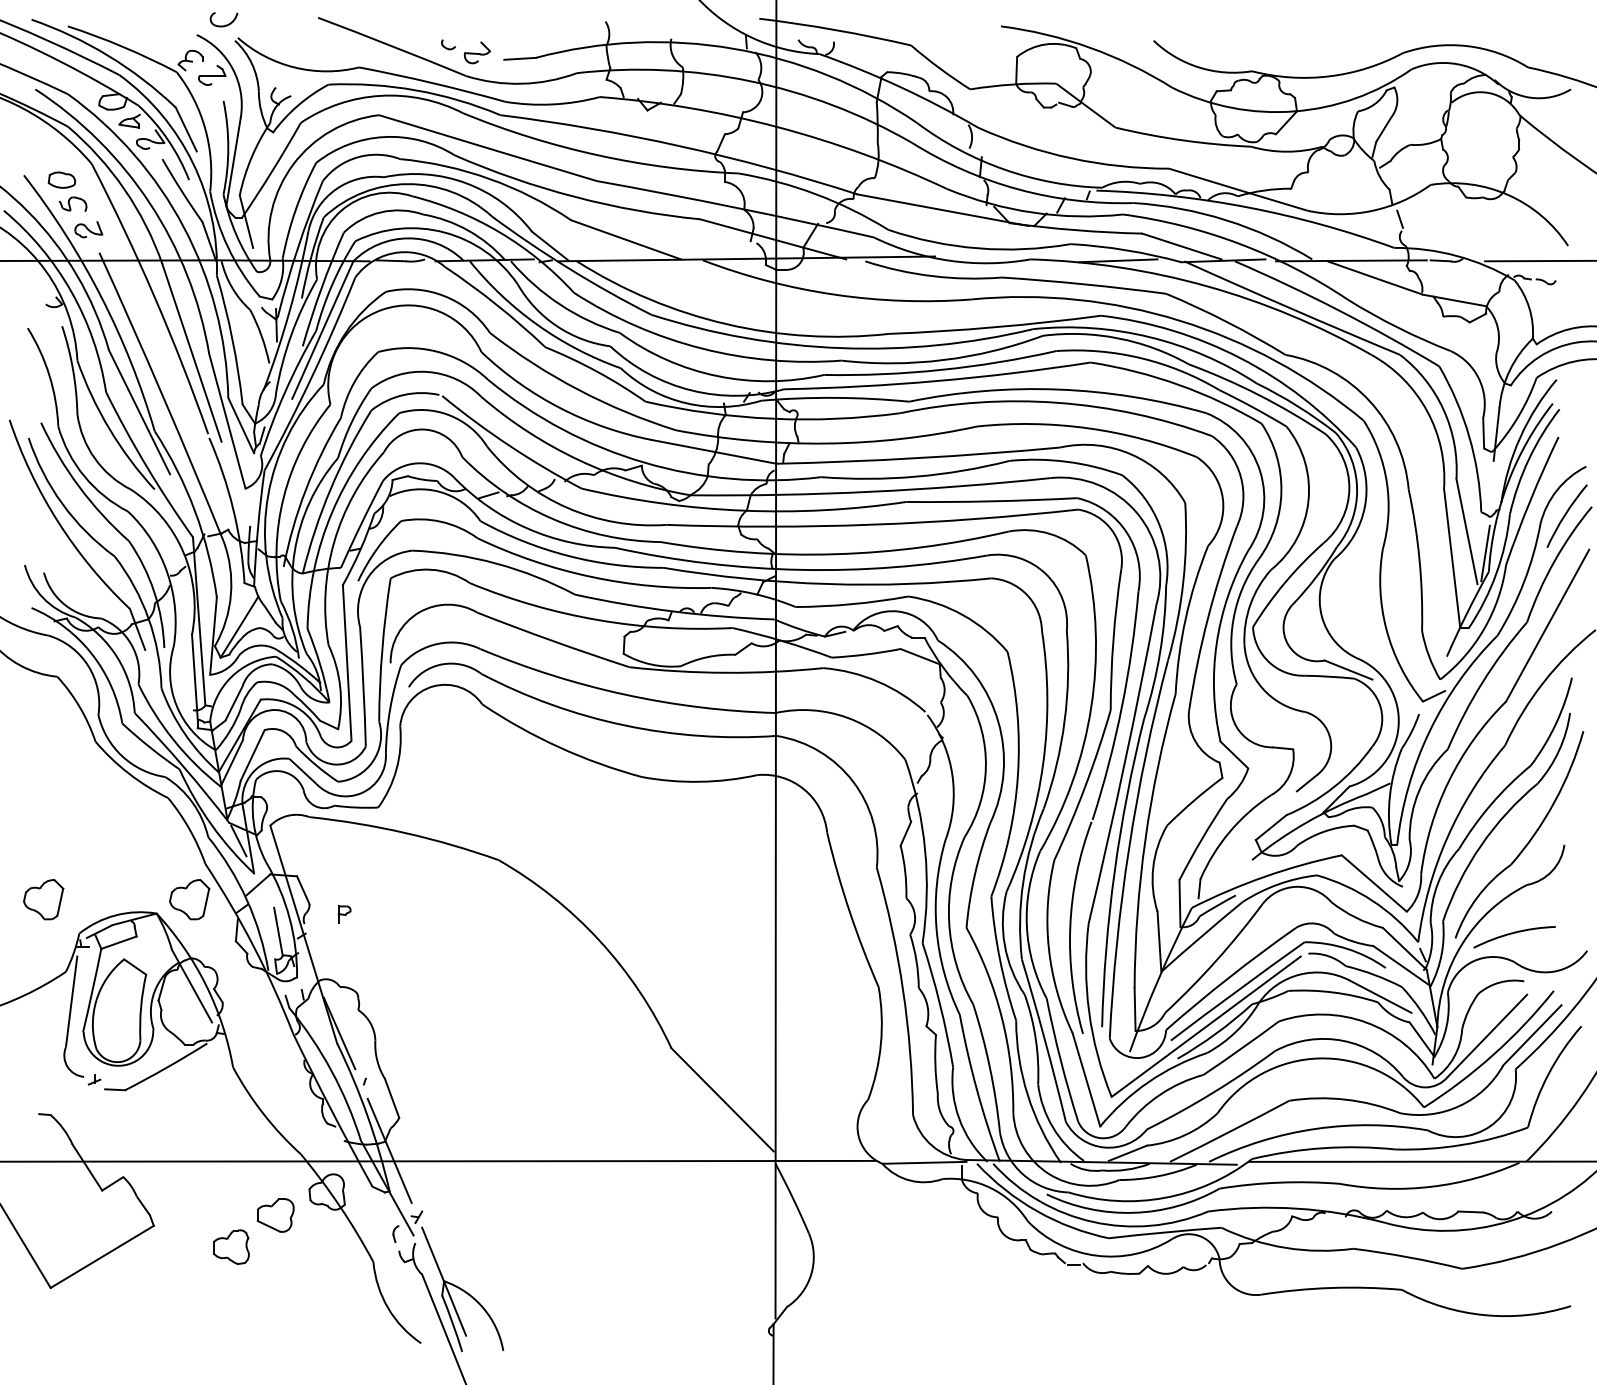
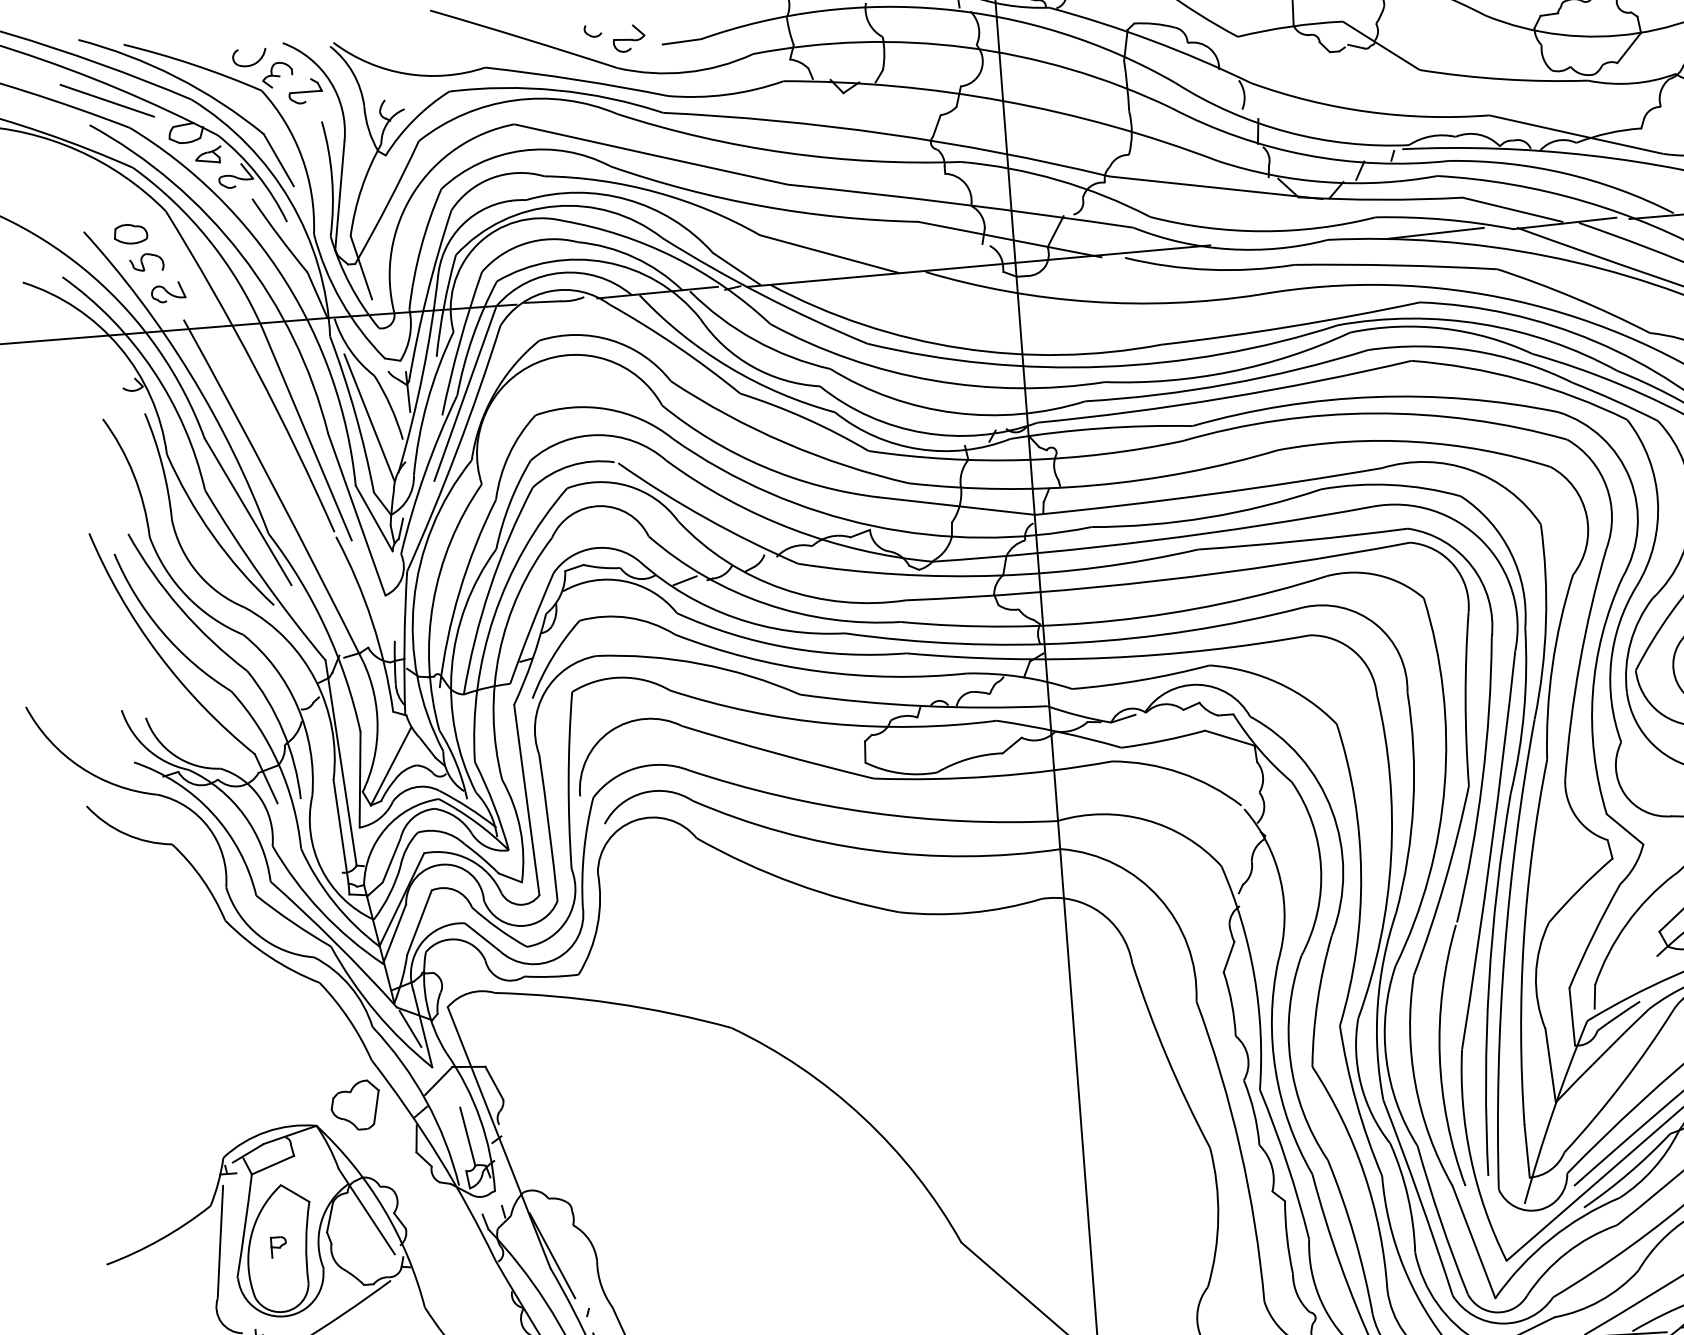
part: (223, 19) -> (248, 57), moved
line: (50, 70) -> (106, 100), added
line: (243, 342) -> (369, 416), added
part: (43, 899) -> (176, 1119), removed
part: (344, 914) -> (278, 1247), moved

